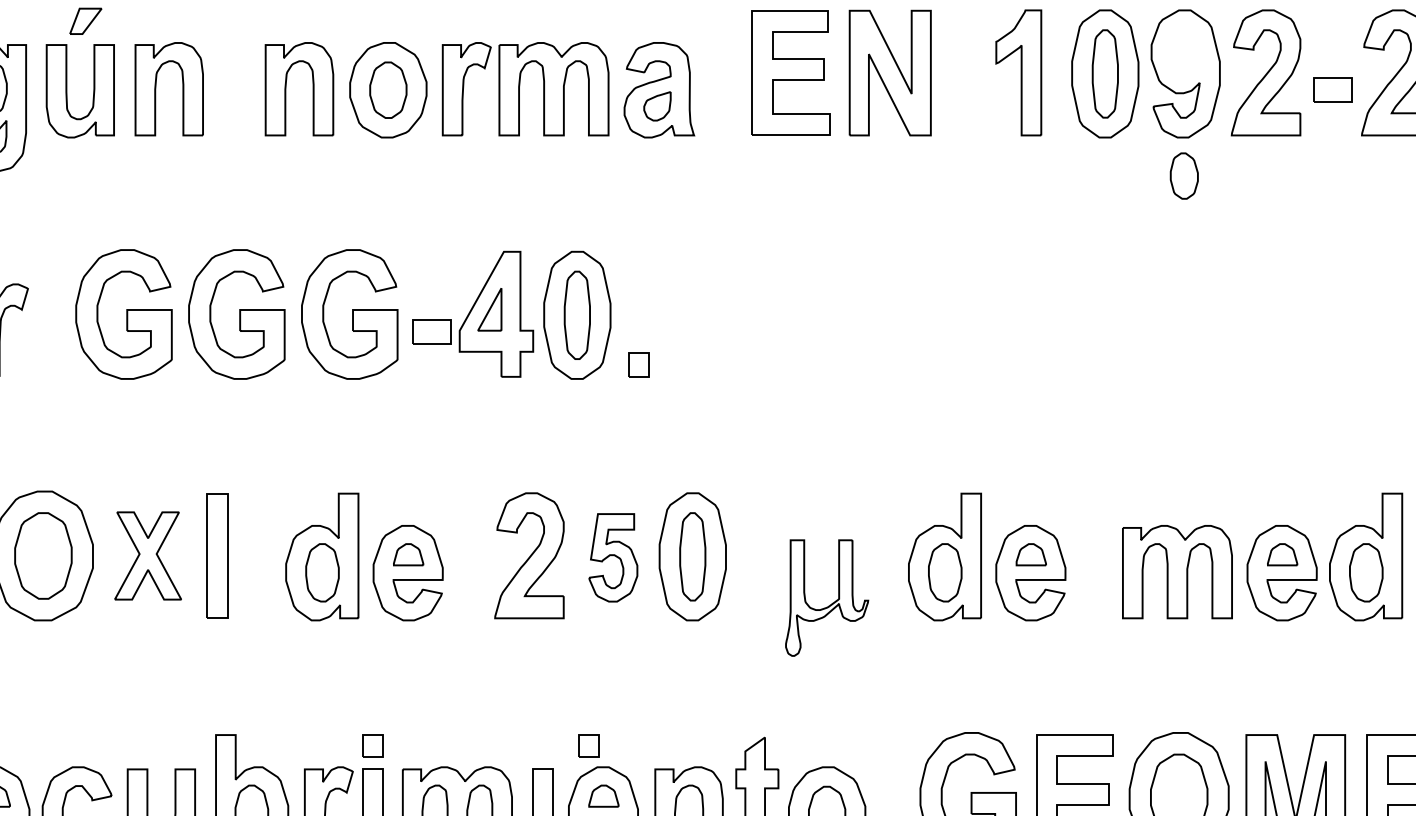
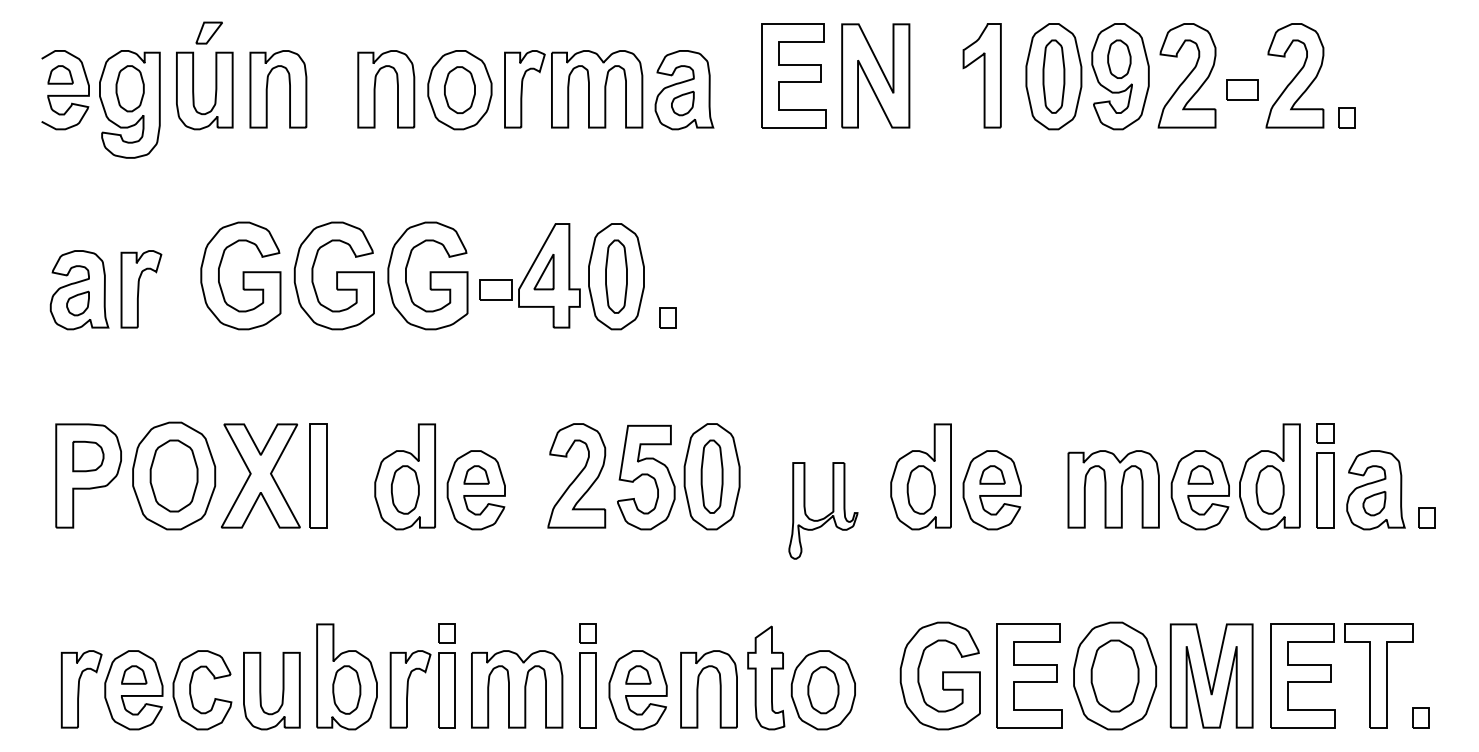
part: (1184, 175) -> (1119, 58), moved
part: (147, 555) -> (260, 475), size x1.43
part: (613, 557) -> (646, 477), size x1.43
part: (588, 746) -> (587, 633), moved

